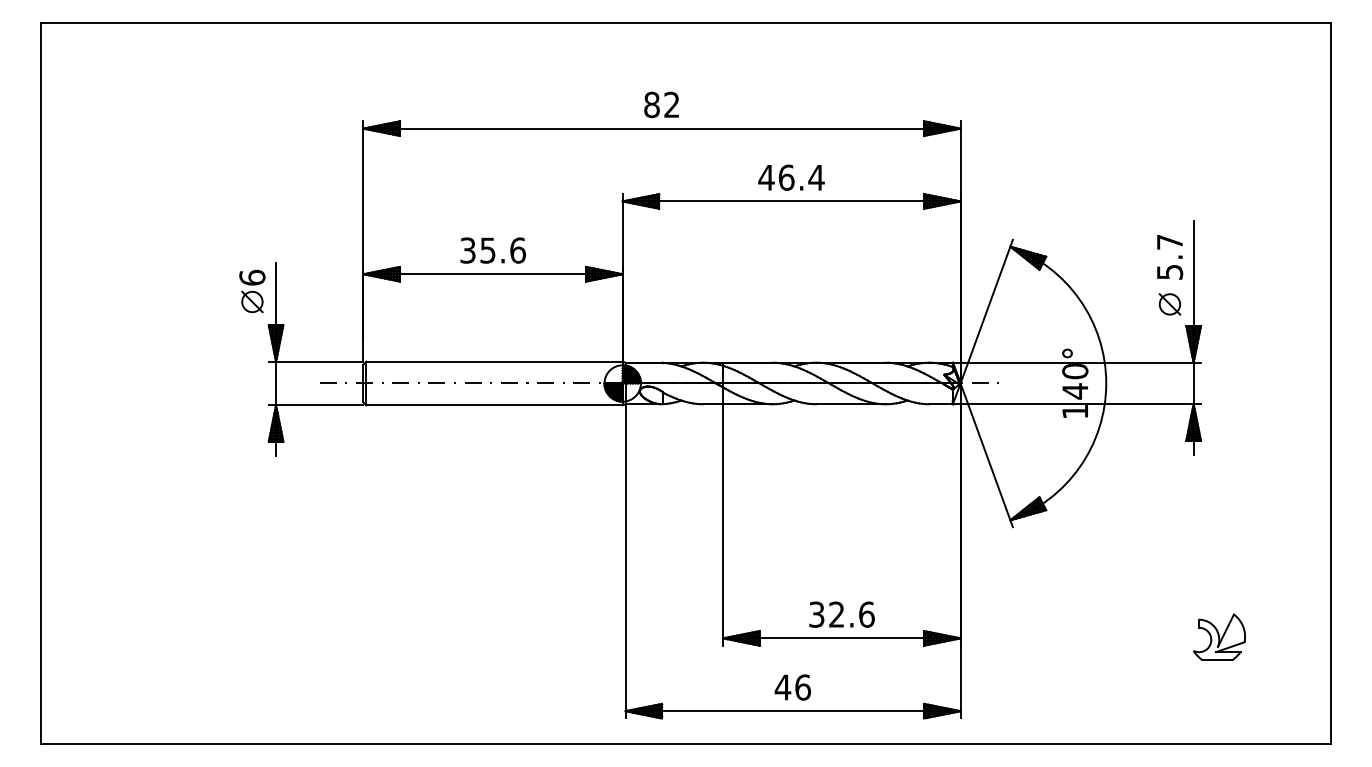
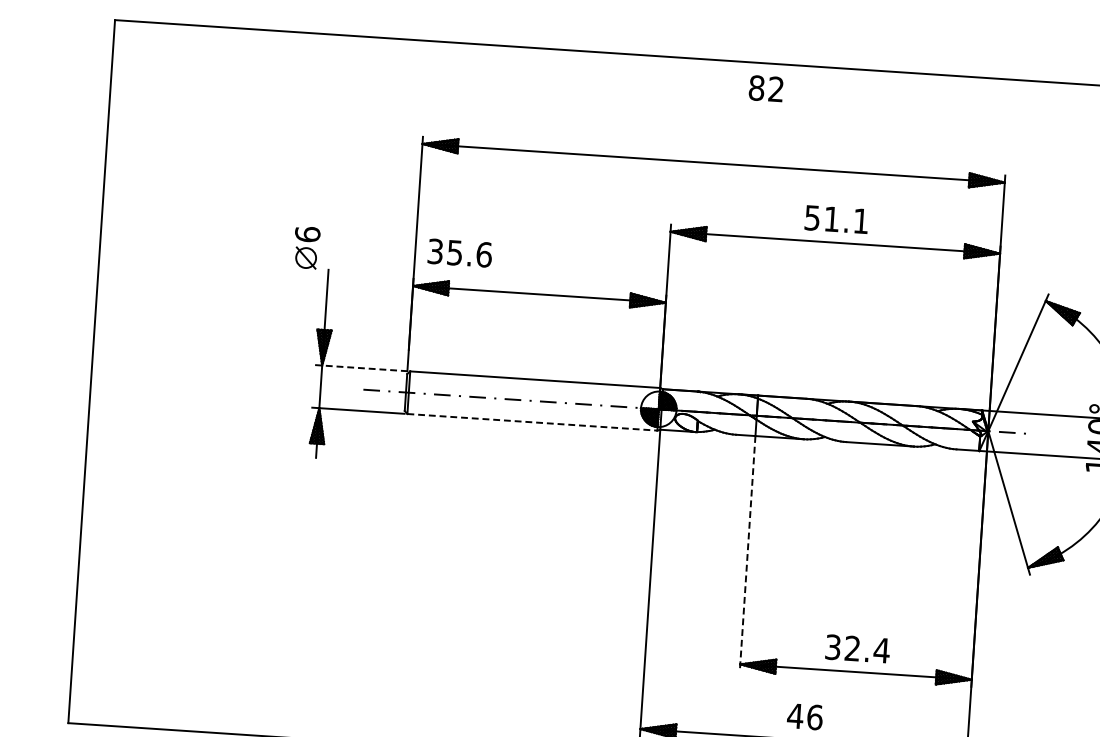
text: (661, 104) -> (766, 88), moved
text: (791, 177) -> (836, 219), 46.4 -> 51.1
text: (492, 250) -> (459, 253), moved
part: (252, 291) -> (306, 247), moved
line: (316, 361) -> (361, 368), solid -> dashed
line: (495, 405) -> (533, 422), solid -> dashed
line: (723, 524) -> (747, 553), solid -> dashed
text: (866, 614) -> (881, 650), 32.6 -> 32.4

